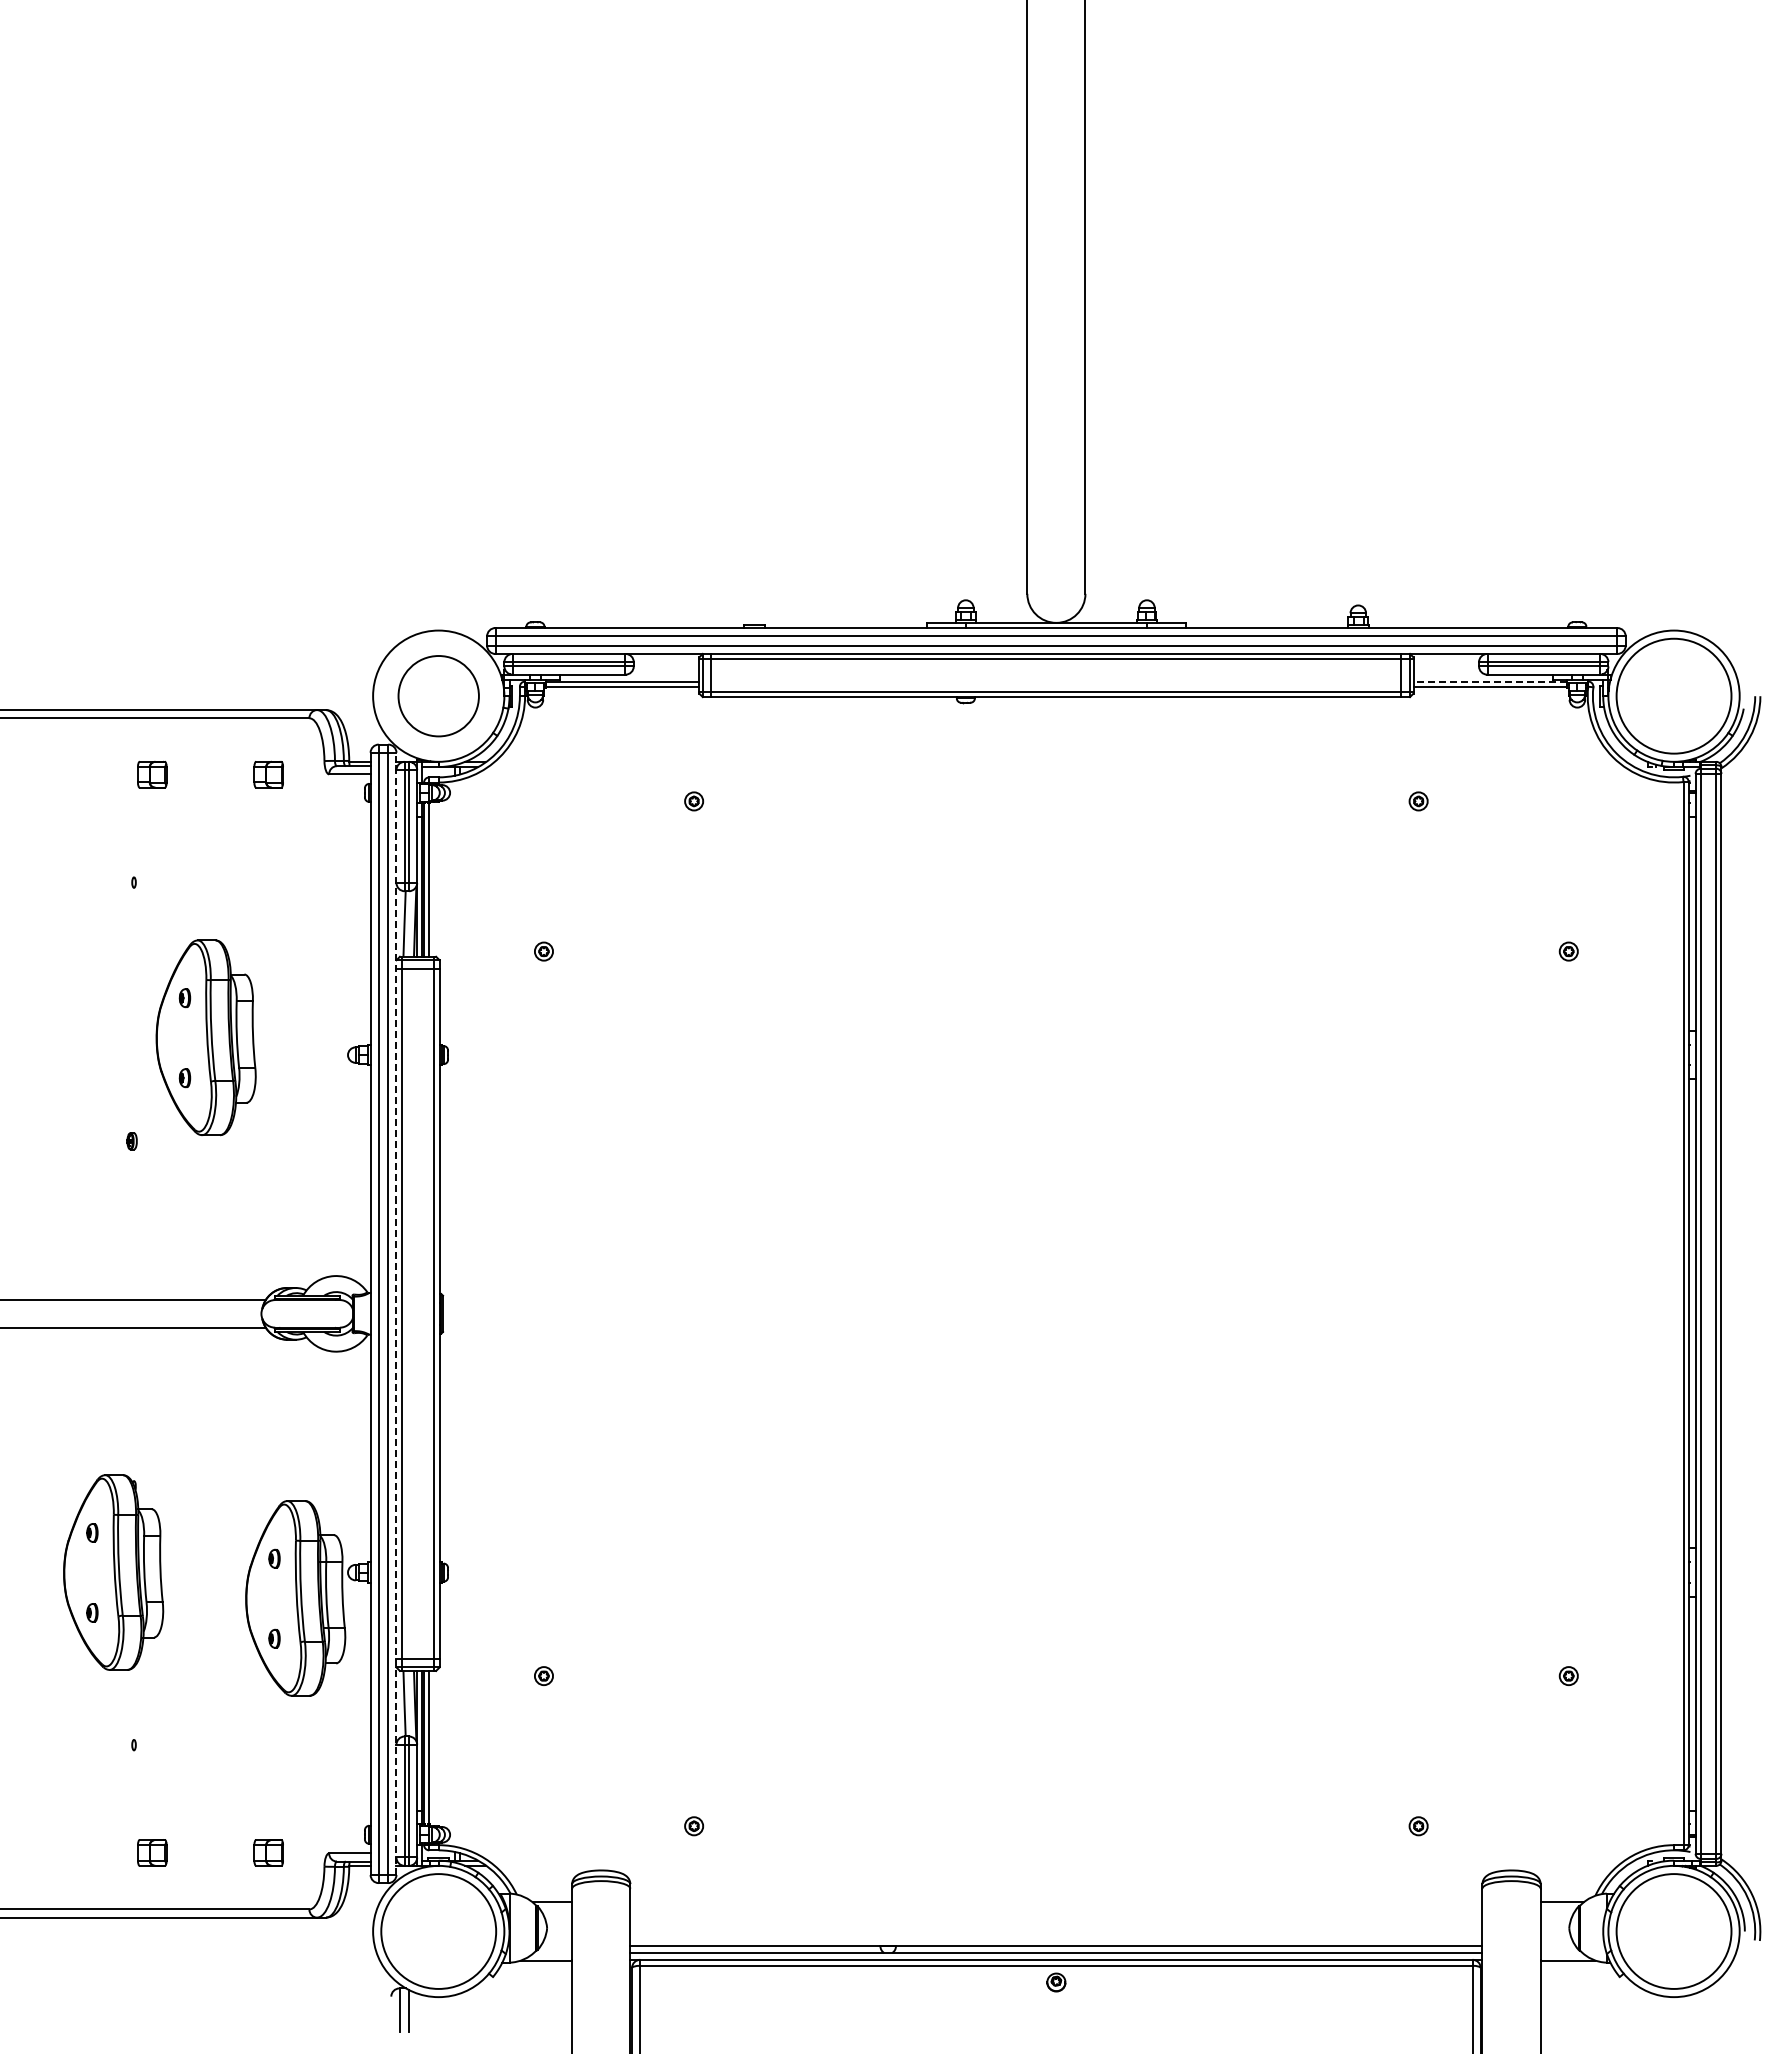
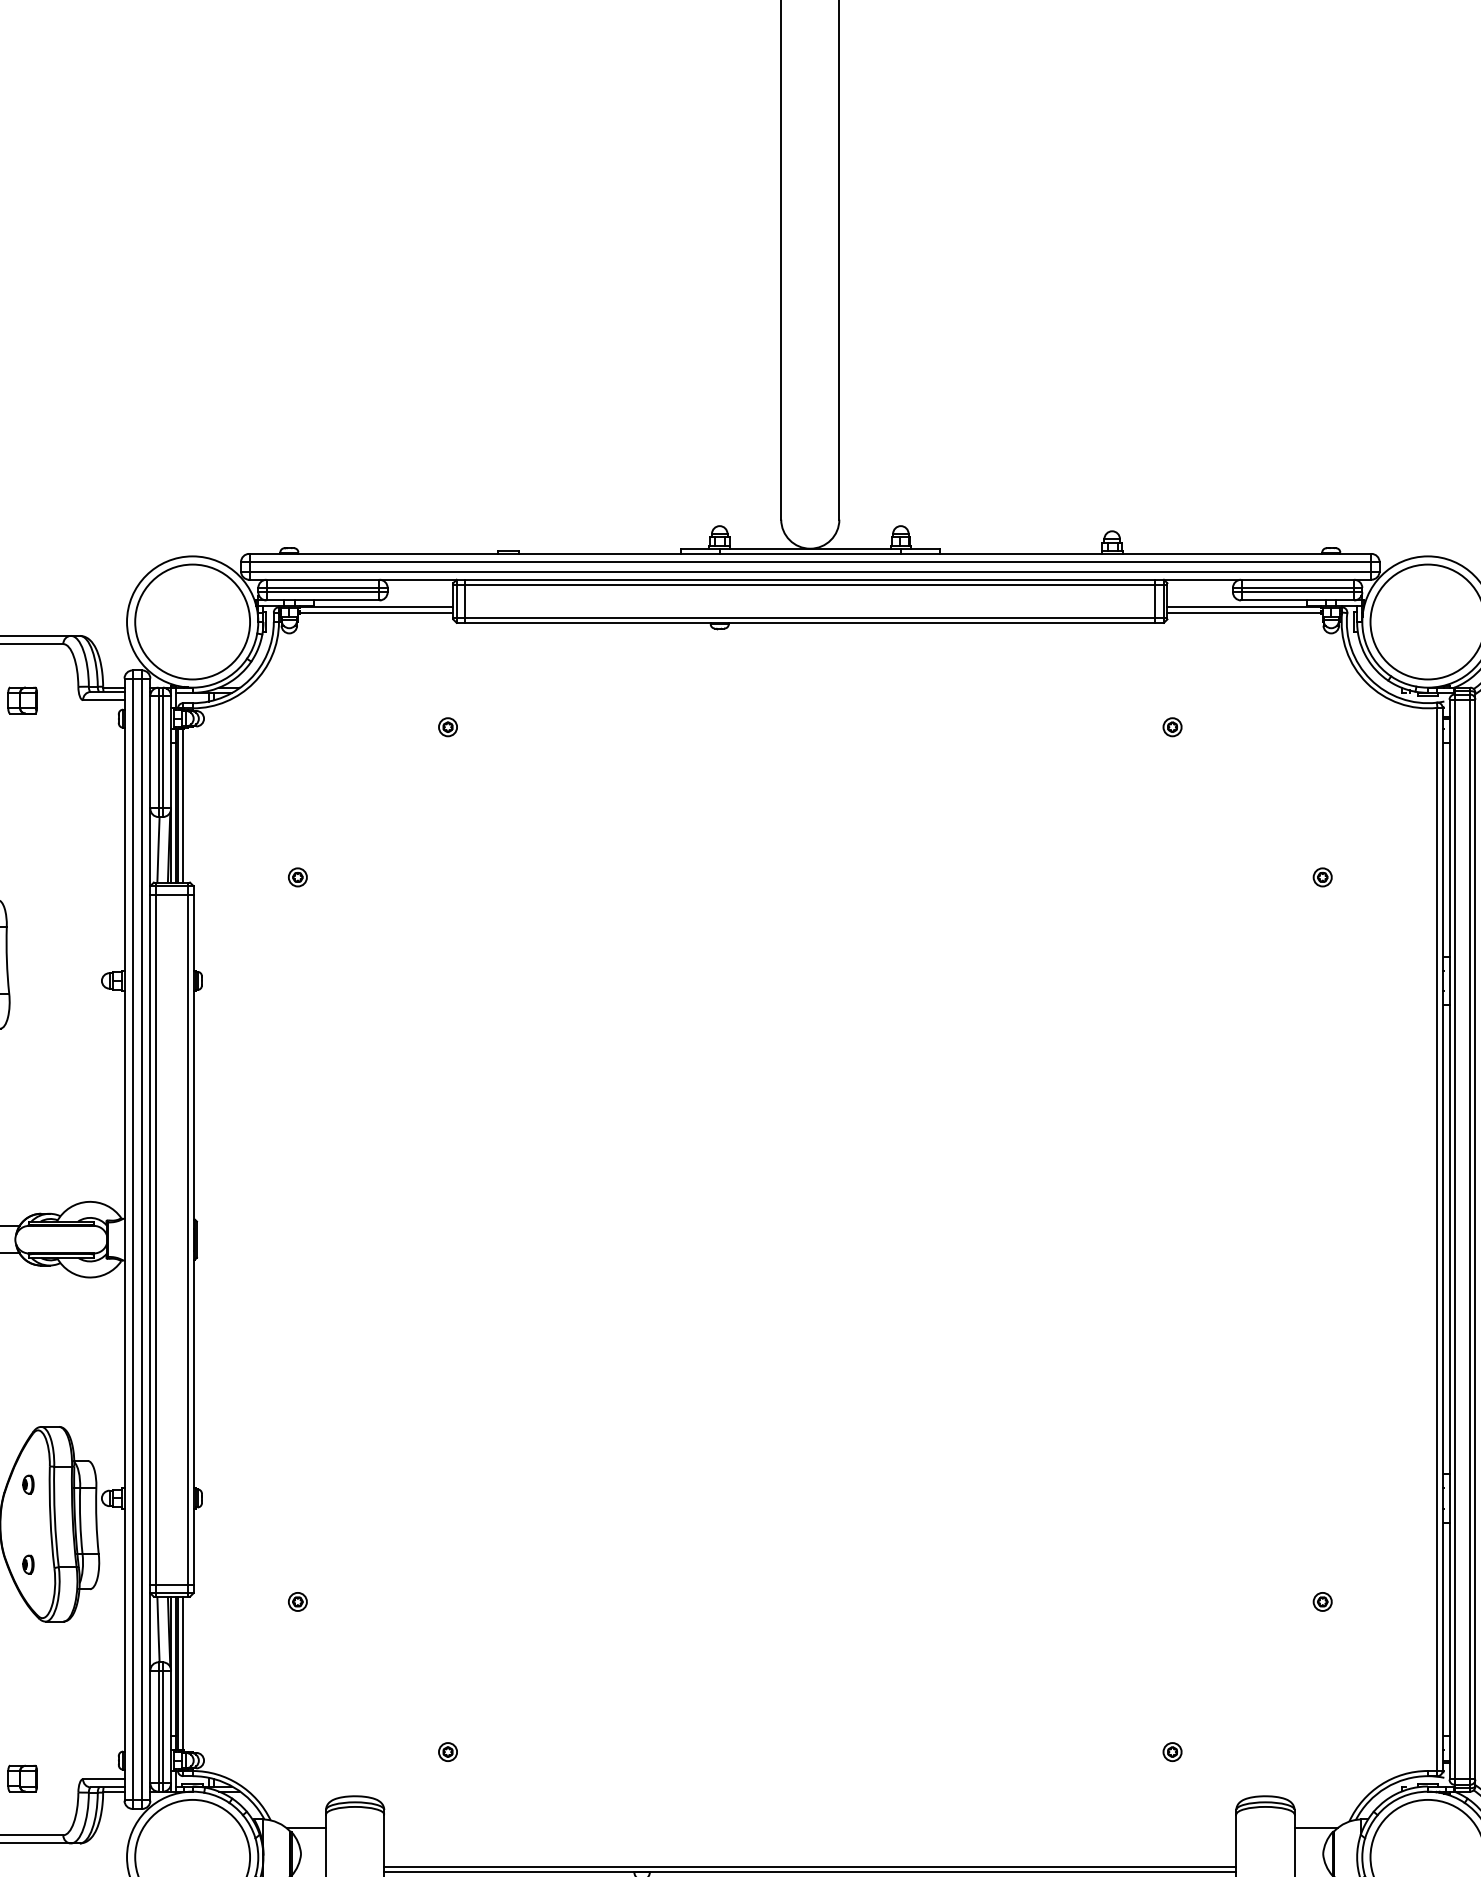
line: (1490, 681) -> (1244, 607), dashed -> solid
circle: (438, 695) -> (192, 621), size x1.43
line: (396, 1313) -> (150, 1239), dashed -> solid
line: (1056, 1941) -> (810, 1867), added

